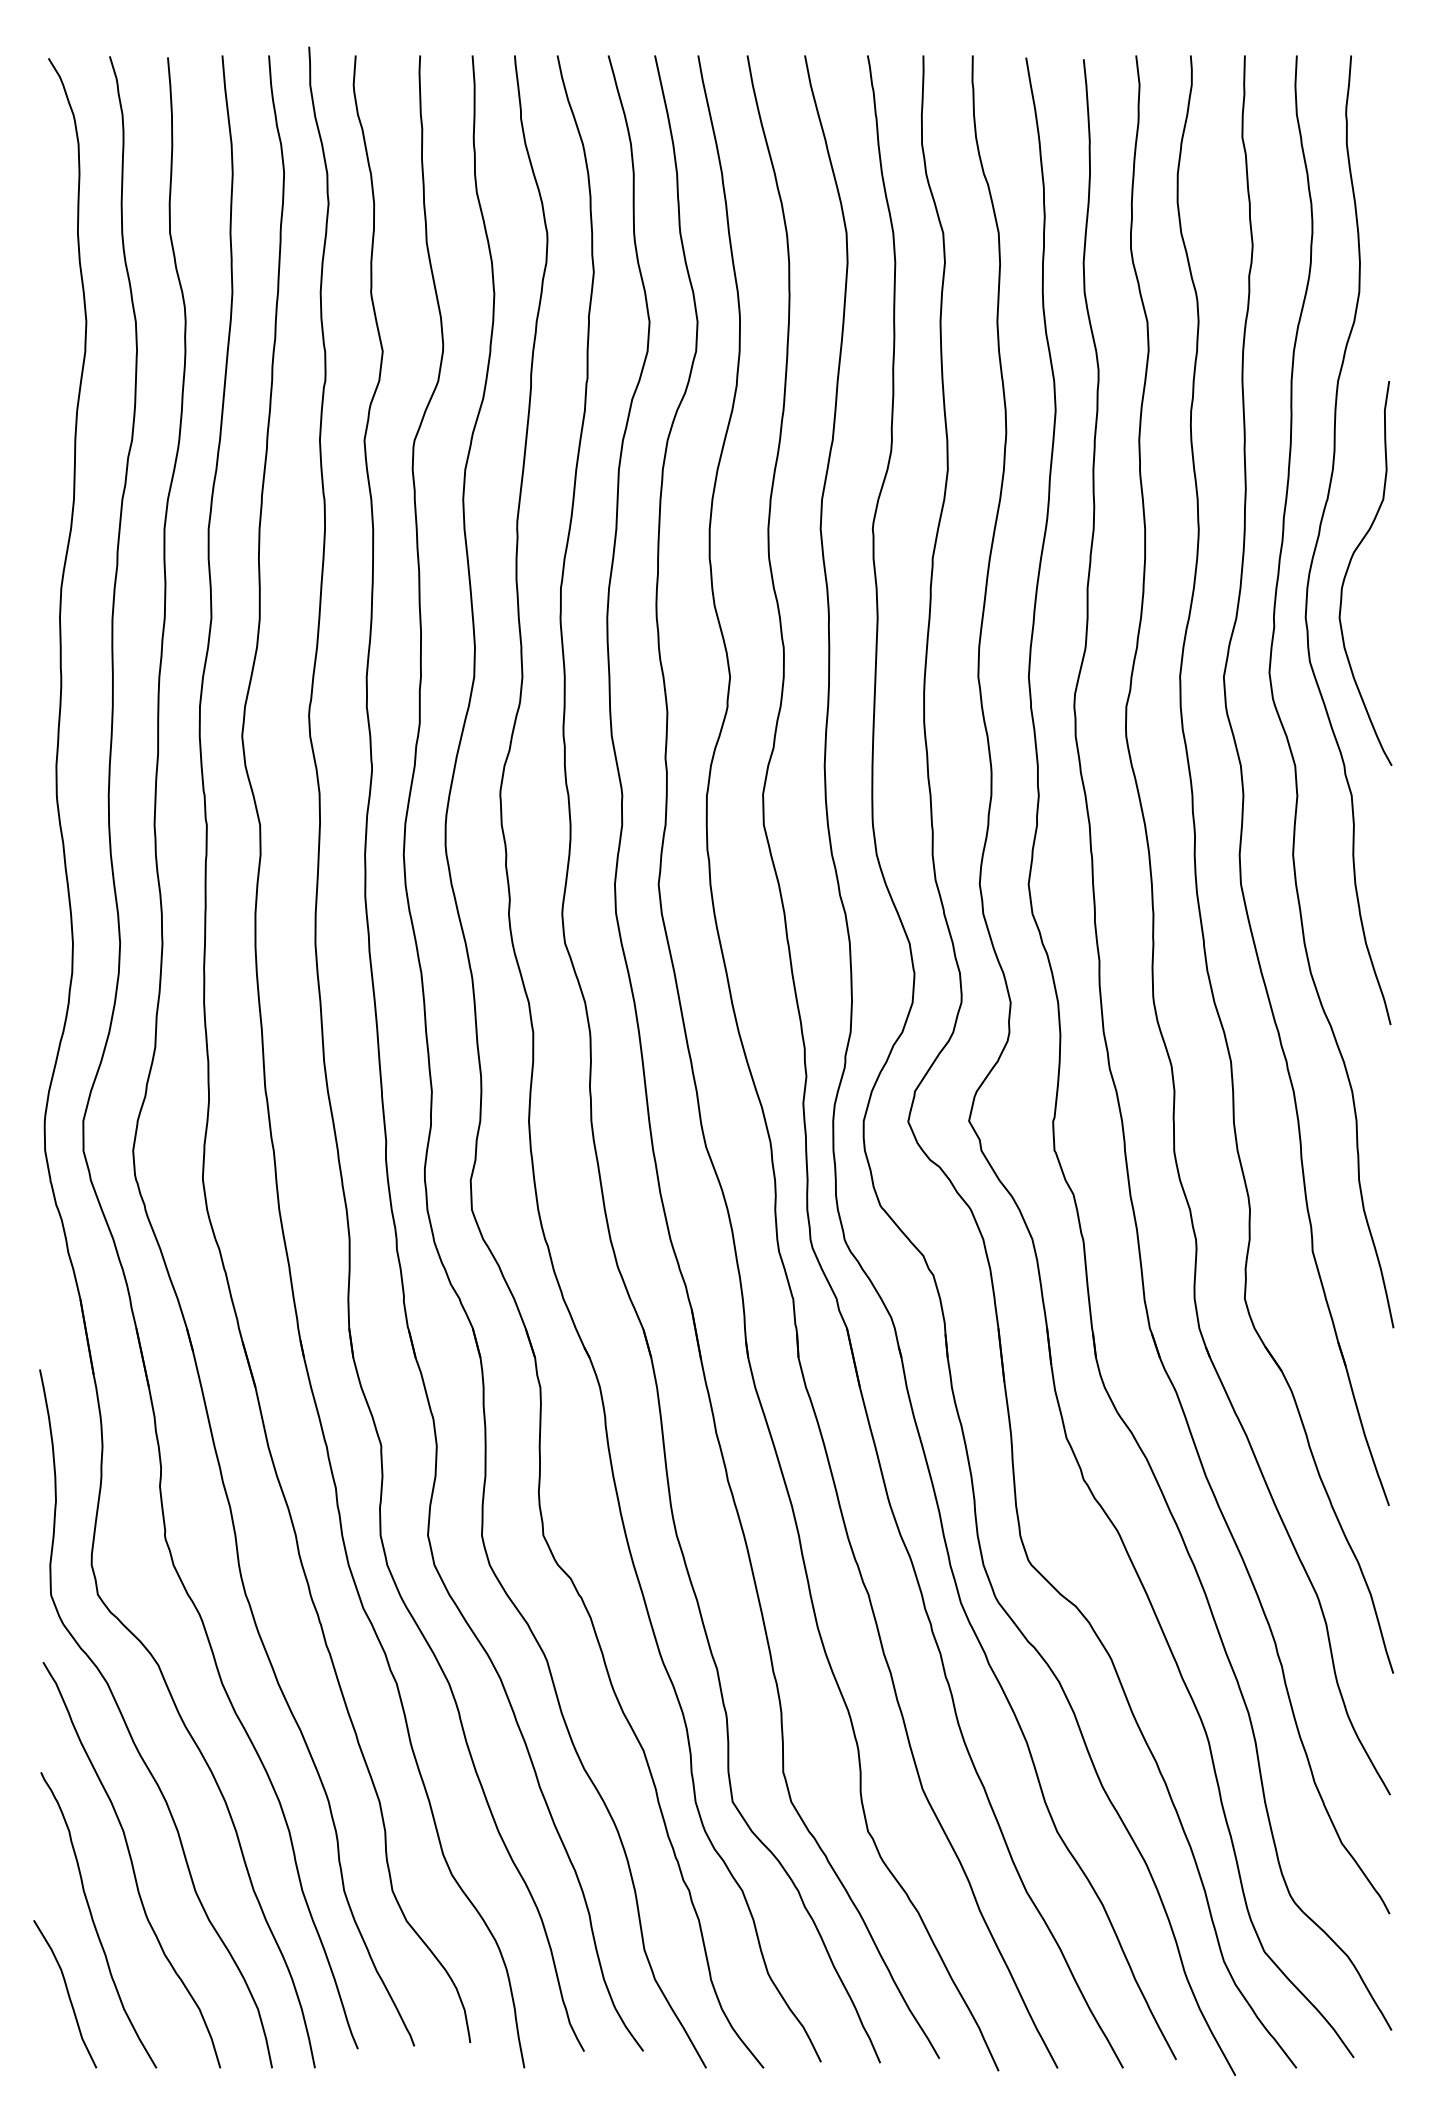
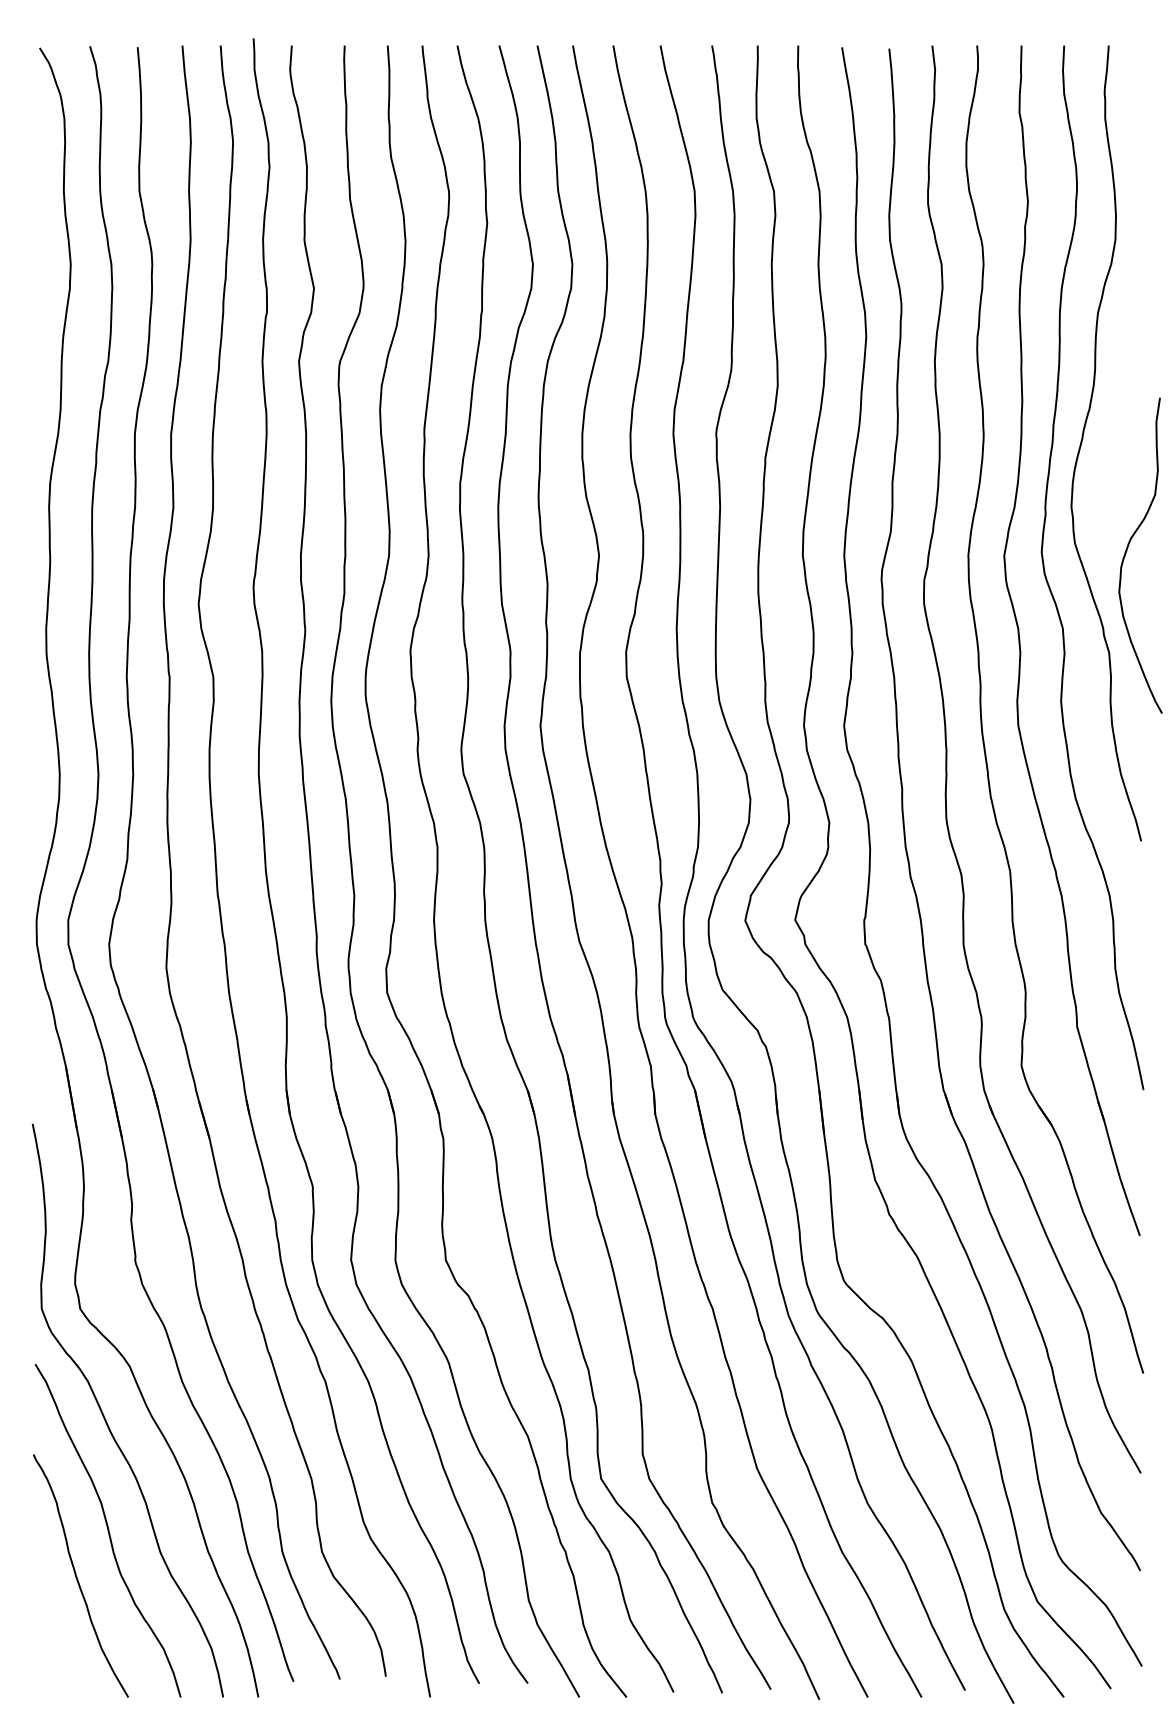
curve: (1350, 564) -> (1128, 548), moved
curve: (66, 1992) -> (54, 1635), removed

